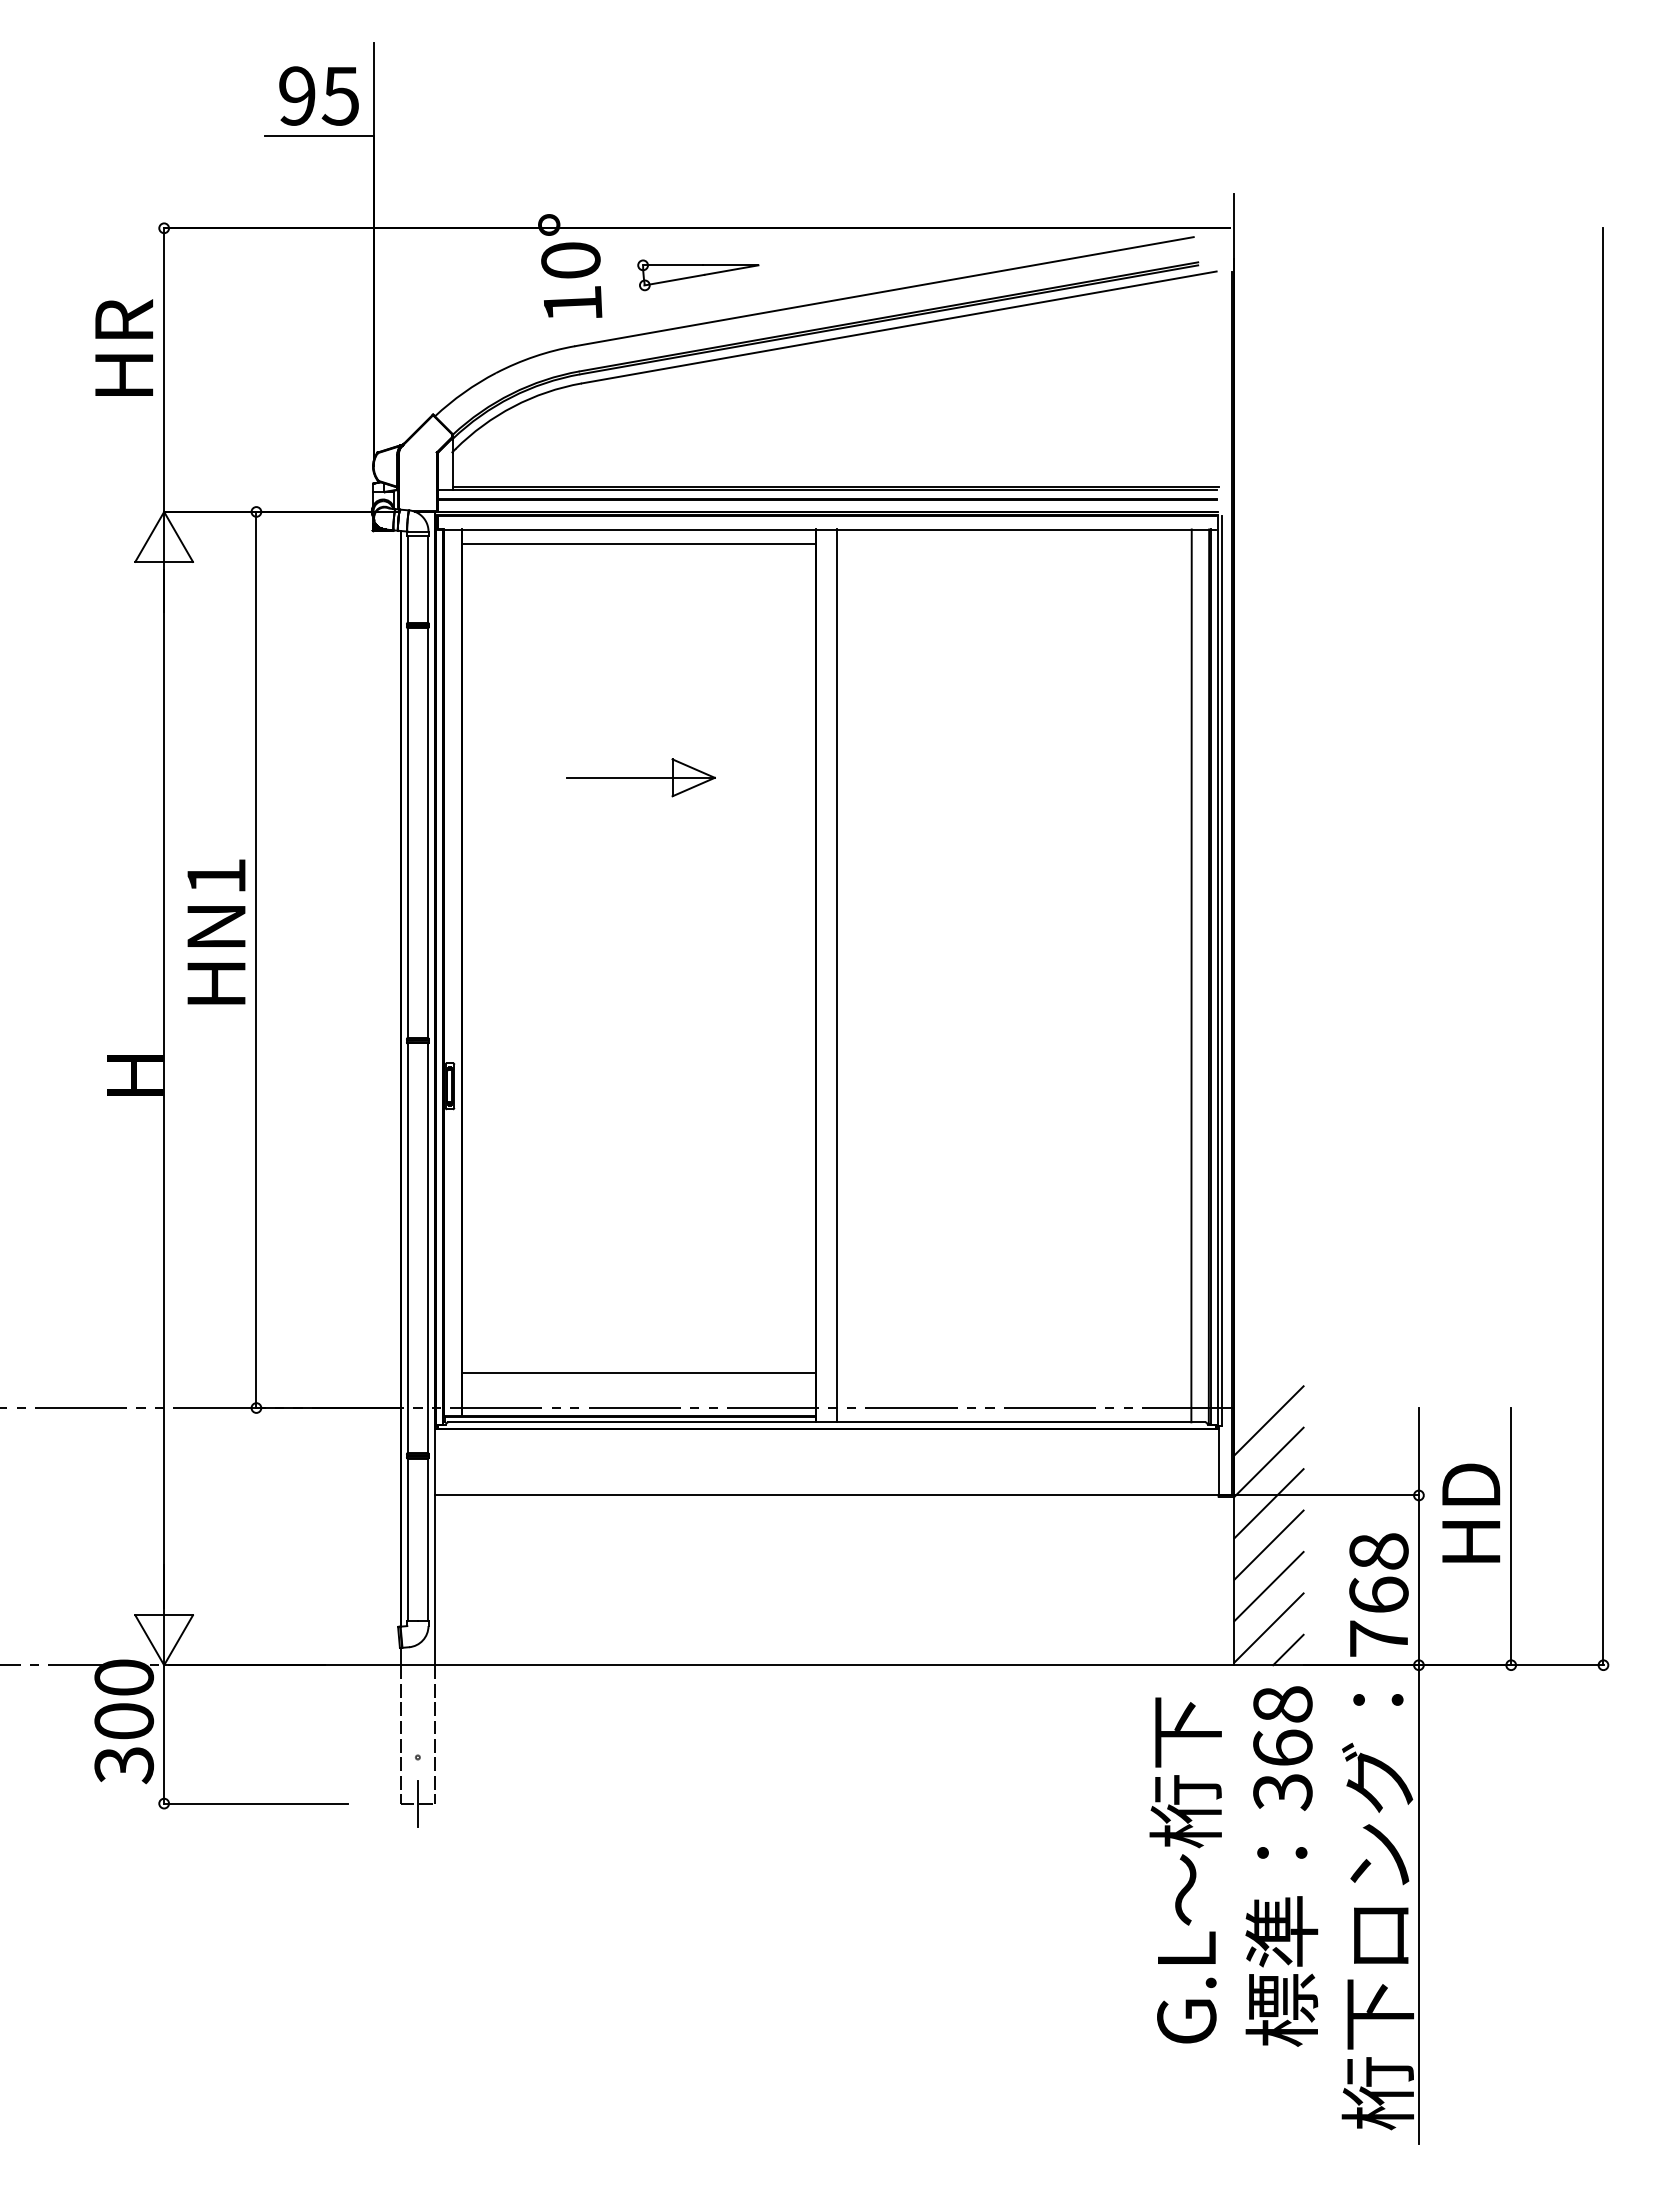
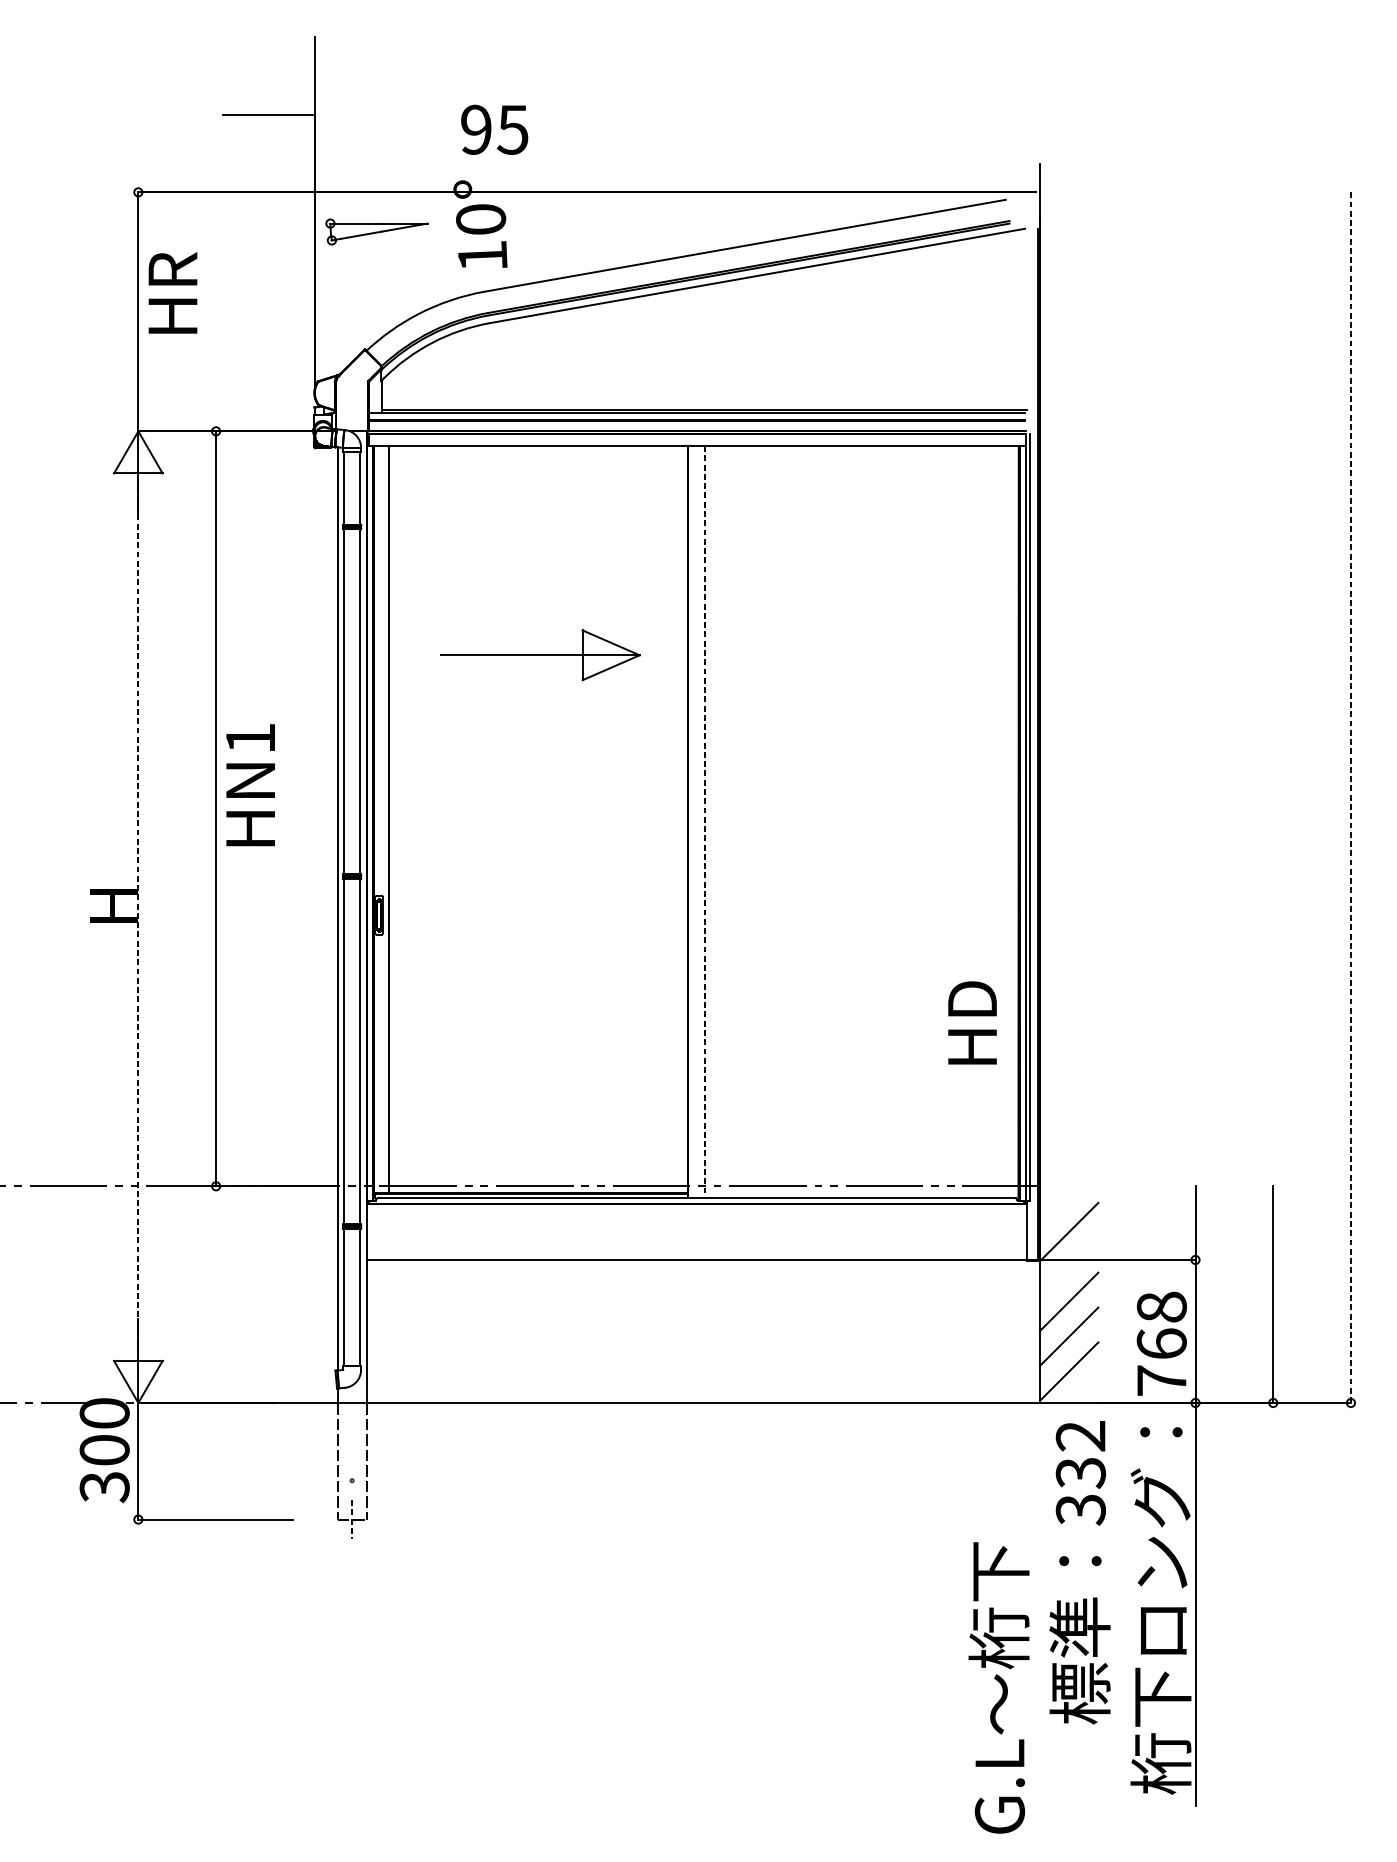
text: (318, 95) -> (494, 129), moved
part: (698, 275) -> (377, 232), moved
text: (123, 347) -> (172, 292), moved
line: (638, 544) -> (538, 458), removed
part: (640, 777) -> (539, 655), size x1.6
text: (216, 931) -> (250, 784), moved
line: (1603, 946) -> (1351, 797), solid -> dashed
line: (1191, 975) -> (1003, 821), removed
line: (837, 976) -> (705, 822), solid -> dashed
line: (164, 1088) -> (138, 917), solid -> dashed
line: (638, 1373) -> (538, 1157), removed
line: (1268, 1420) -> (1068, 1196), removed
line: (1268, 1503) -> (1068, 1266), removed
text: (1471, 1512) -> (972, 1022), moved
line: (1288, 1649) -> (1085, 1389), removed
text: (1282, 1726) -> (1080, 1454), 368 -> 332
line: (417, 1804) -> (351, 1520), solid -> dashed
text: (1185, 1870) -> (998, 1687), moved

